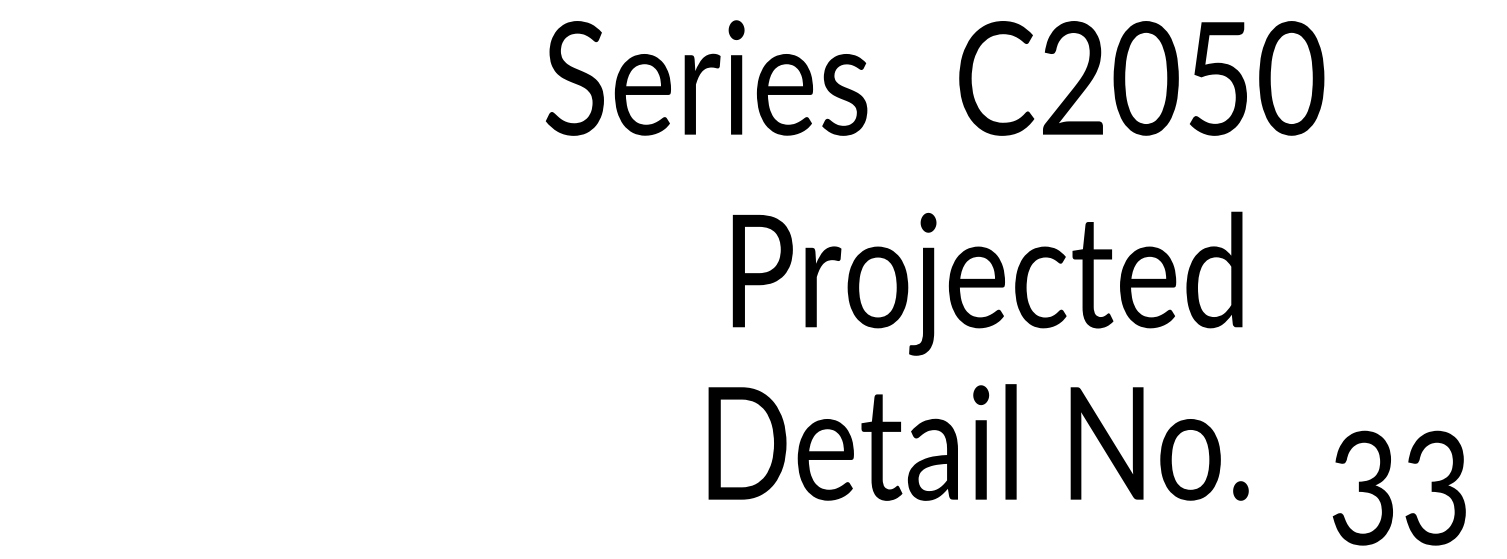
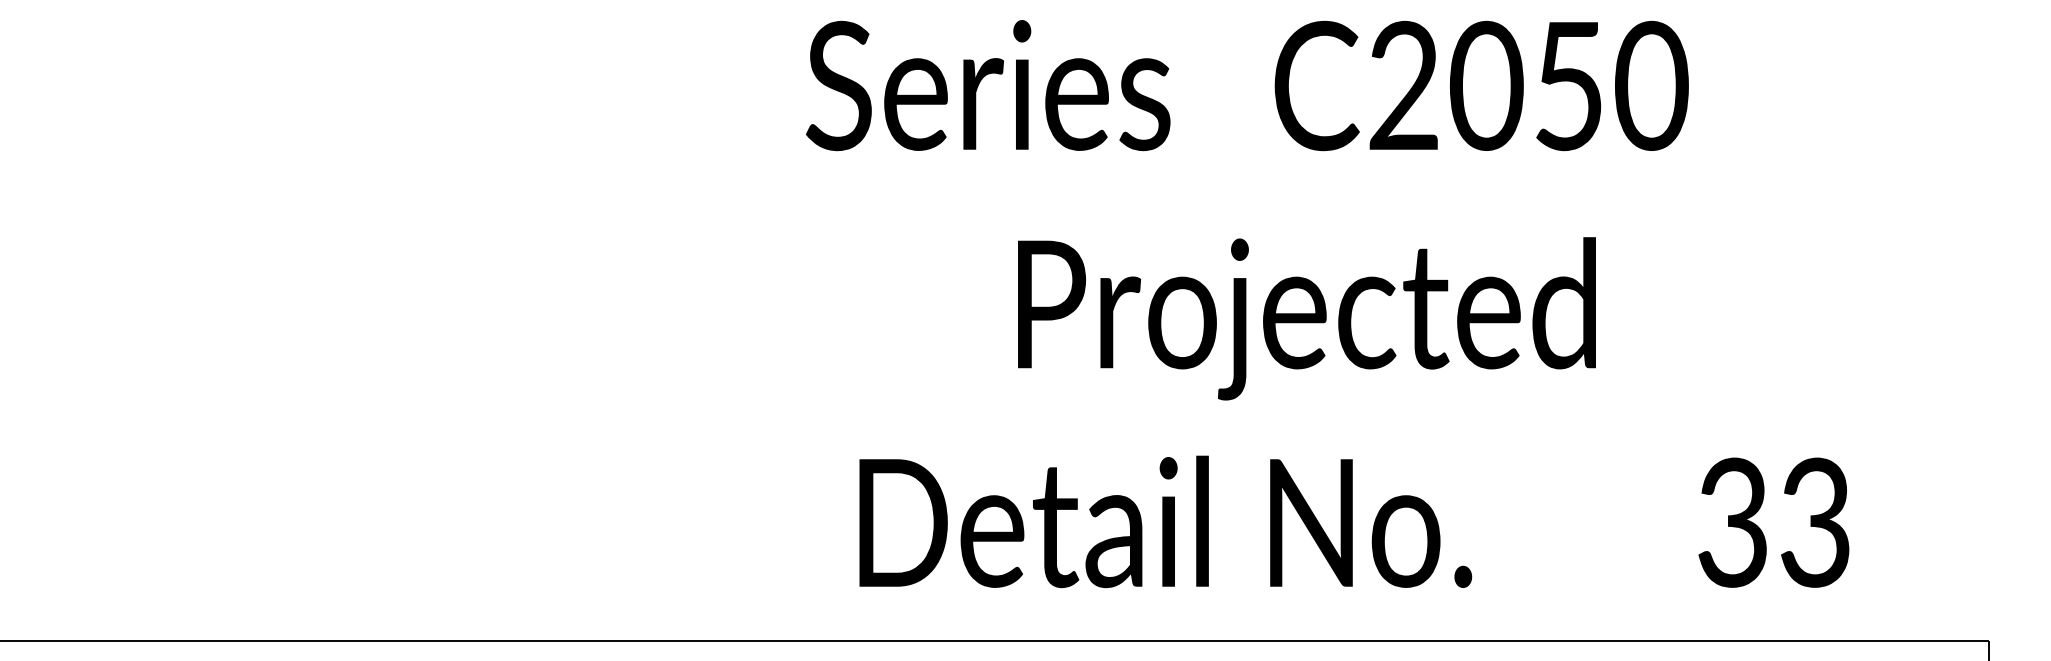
text: (978, 442) -> (1165, 521), moved
text: (1398, 487) -> (1773, 522), moved

